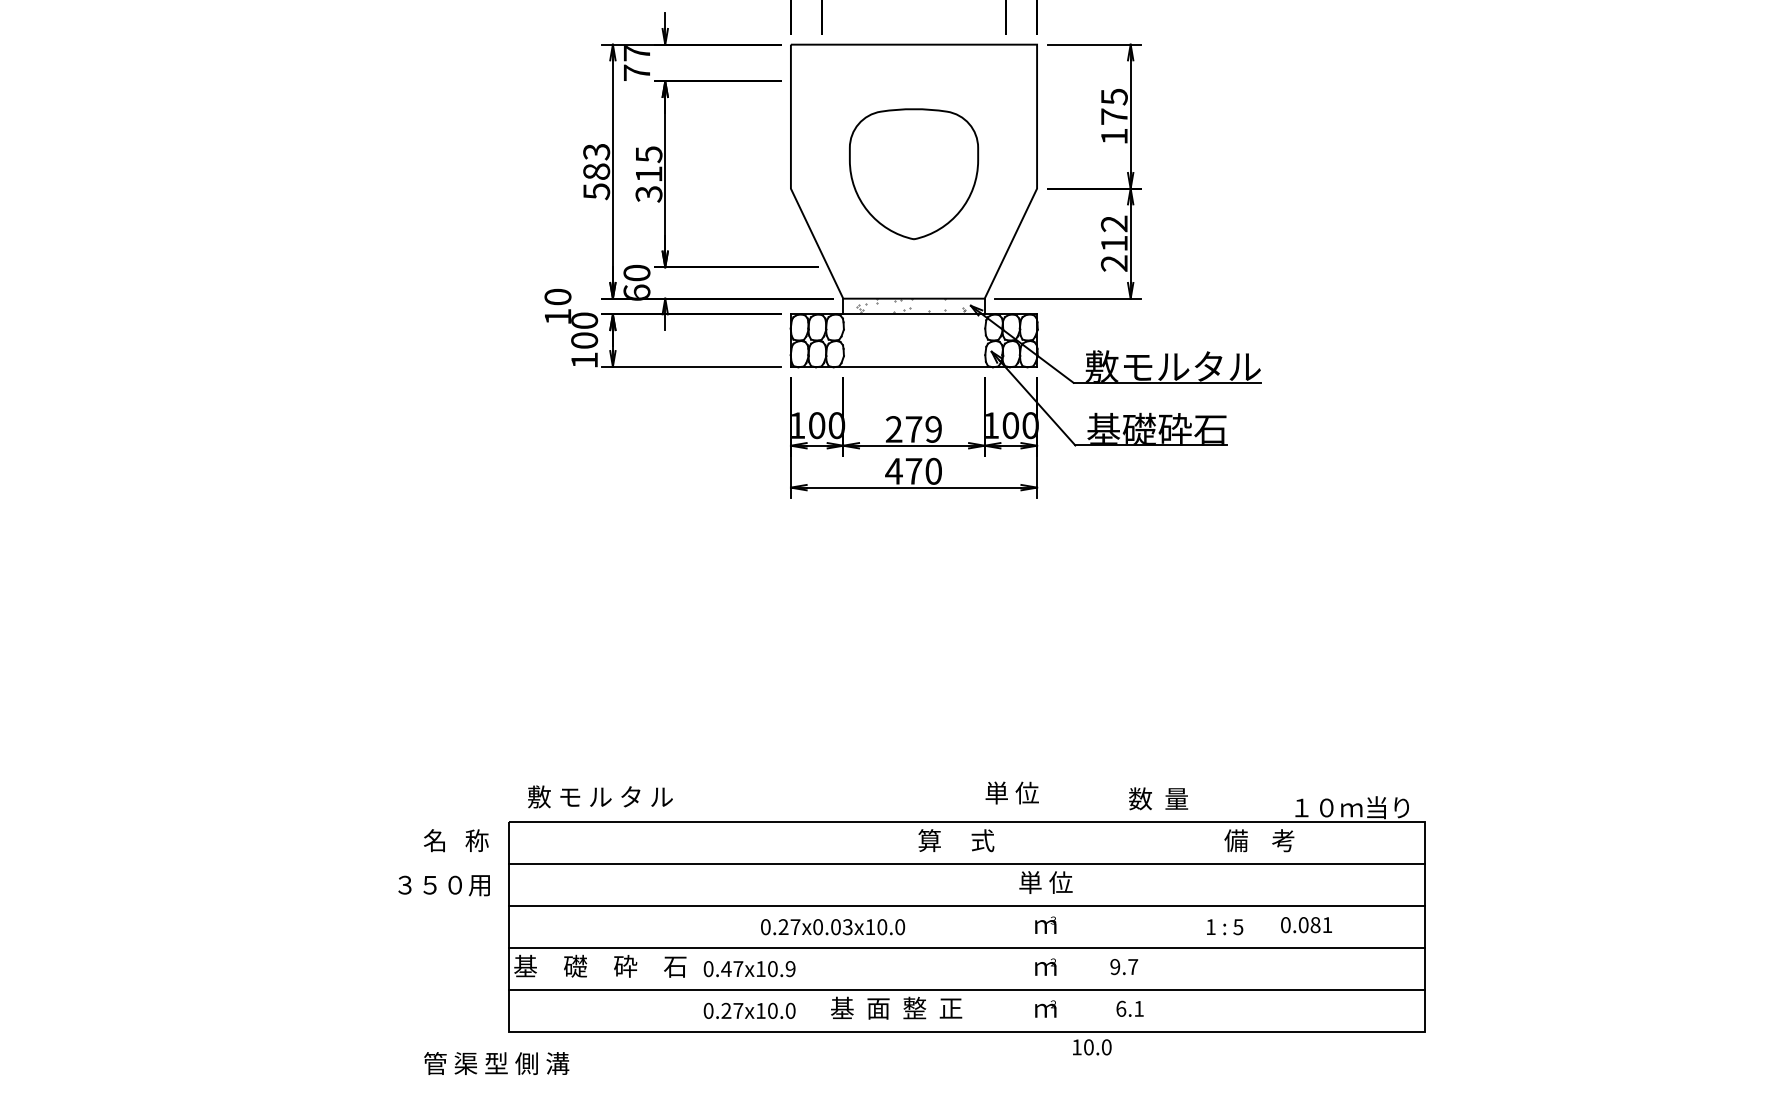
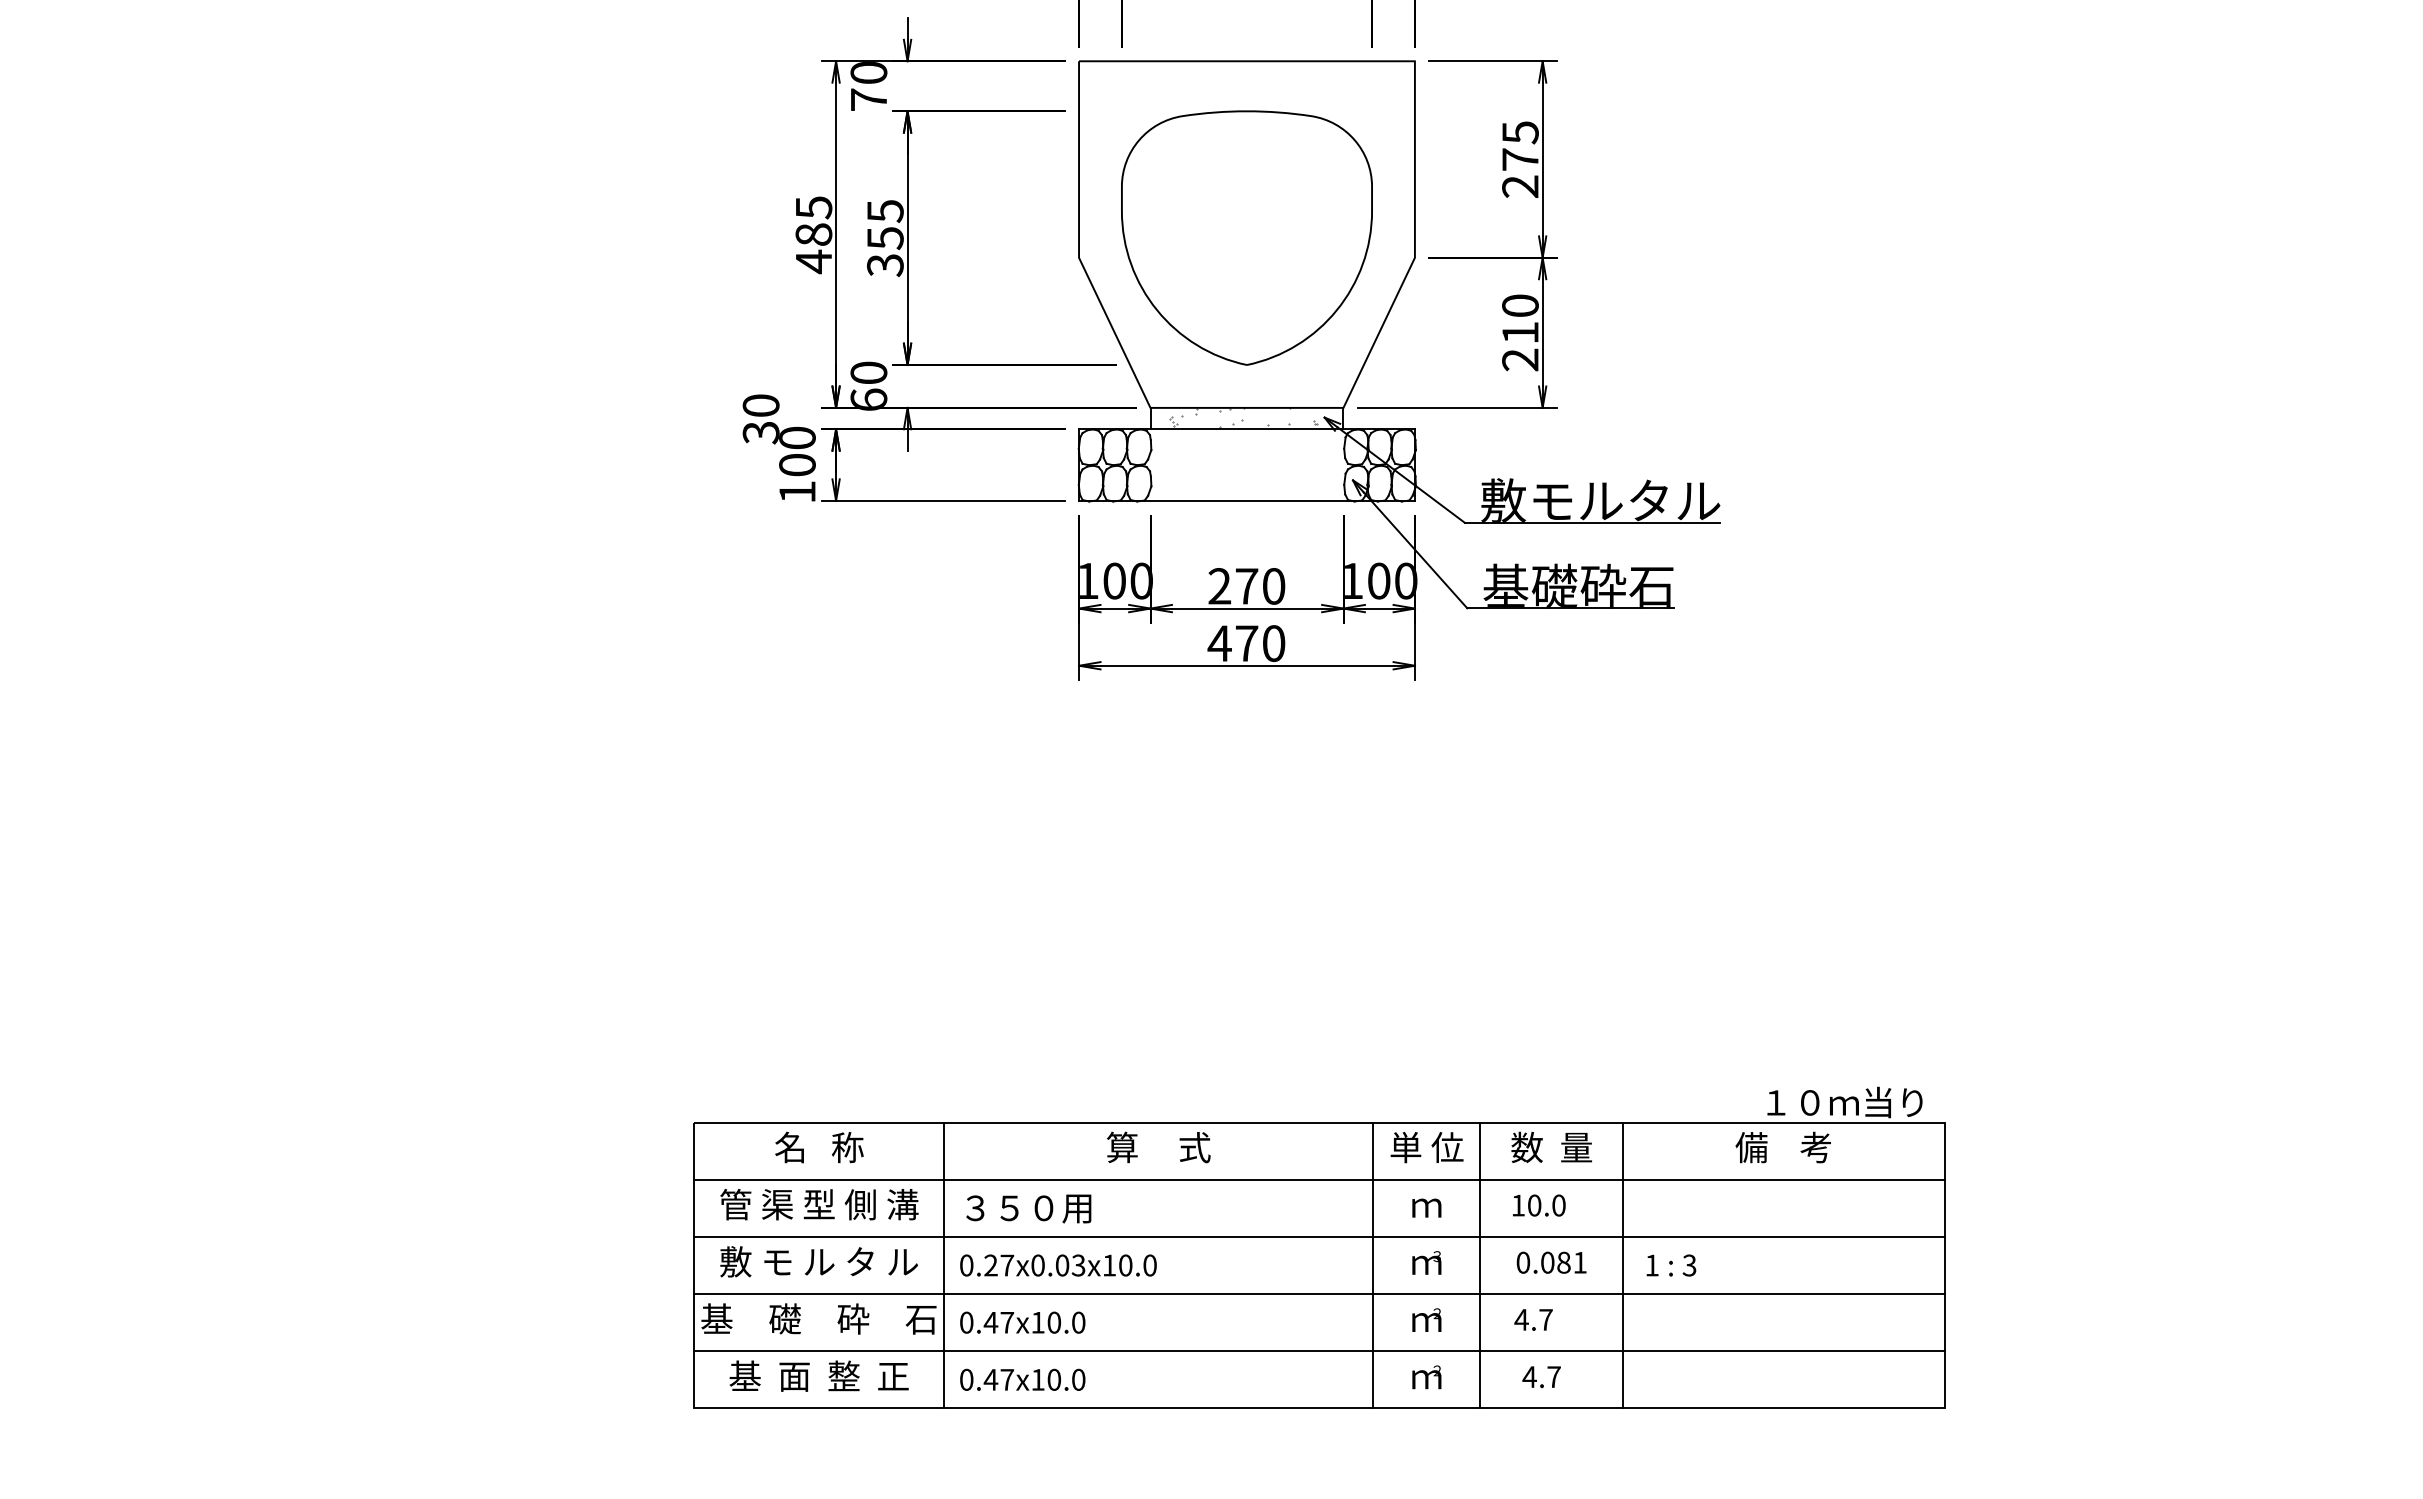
text: (636, 52) -> (868, 72), 77 -> 70
text: (1114, 136) -> (1520, 186), 175 -> 275
text: (596, 172) -> (813, 235), 583 -> 485
part: (913, 173) -> (1246, 237), size x1.43
text: (649, 174) -> (885, 238), 315 -> 355
text: (1114, 223) -> (1520, 305), 212 -> 210
text: (557, 317) -> (760, 433), 10 -> 30
text: (933, 429) -> (1273, 586), 279 -> 270
text: (1011, 793) -> (1426, 1147), moved
text: (600, 796) -> (818, 1261), moved
text: (1158, 798) -> (1551, 1146), moved
text: (456, 840) -> (819, 1147), moved
text: (956, 840) -> (1158, 1147), moved
text: (1258, 840) -> (1782, 1147), moved
text: (1045, 882) -> (1426, 1204), 単 位 -> ｍ
text: (443, 885) -> (1028, 1208), moved
text: (1306, 924) -> (1551, 1262), moved
text: (1238, 926) -> (1689, 1264), 5 -> 3
line: (692, 927) -> (944, 1265), added
text: (833, 927) -> (1058, 1265), moved
line: (1006, 927) -> (1373, 1265), added
line: (1085, 927) -> (1480, 1265), added
line: (1189, 927) -> (1623, 1265), added
text: (1115, 966) -> (1521, 1319), 9.7 -> 4.7
text: (790, 968) -> (1078, 1322), 0.47x10.9 -> 0.47x10.0
text: (896, 1007) -> (818, 1375), moved
text: (1129, 1009) -> (1541, 1377), 6.1 -> 4.7
text: (726, 1010) -> (990, 1379), 0.27x10.0 -> 0.47x10.0
text: (1092, 1047) -> (1539, 1205), moved
text: (496, 1063) -> (819, 1204), moved

